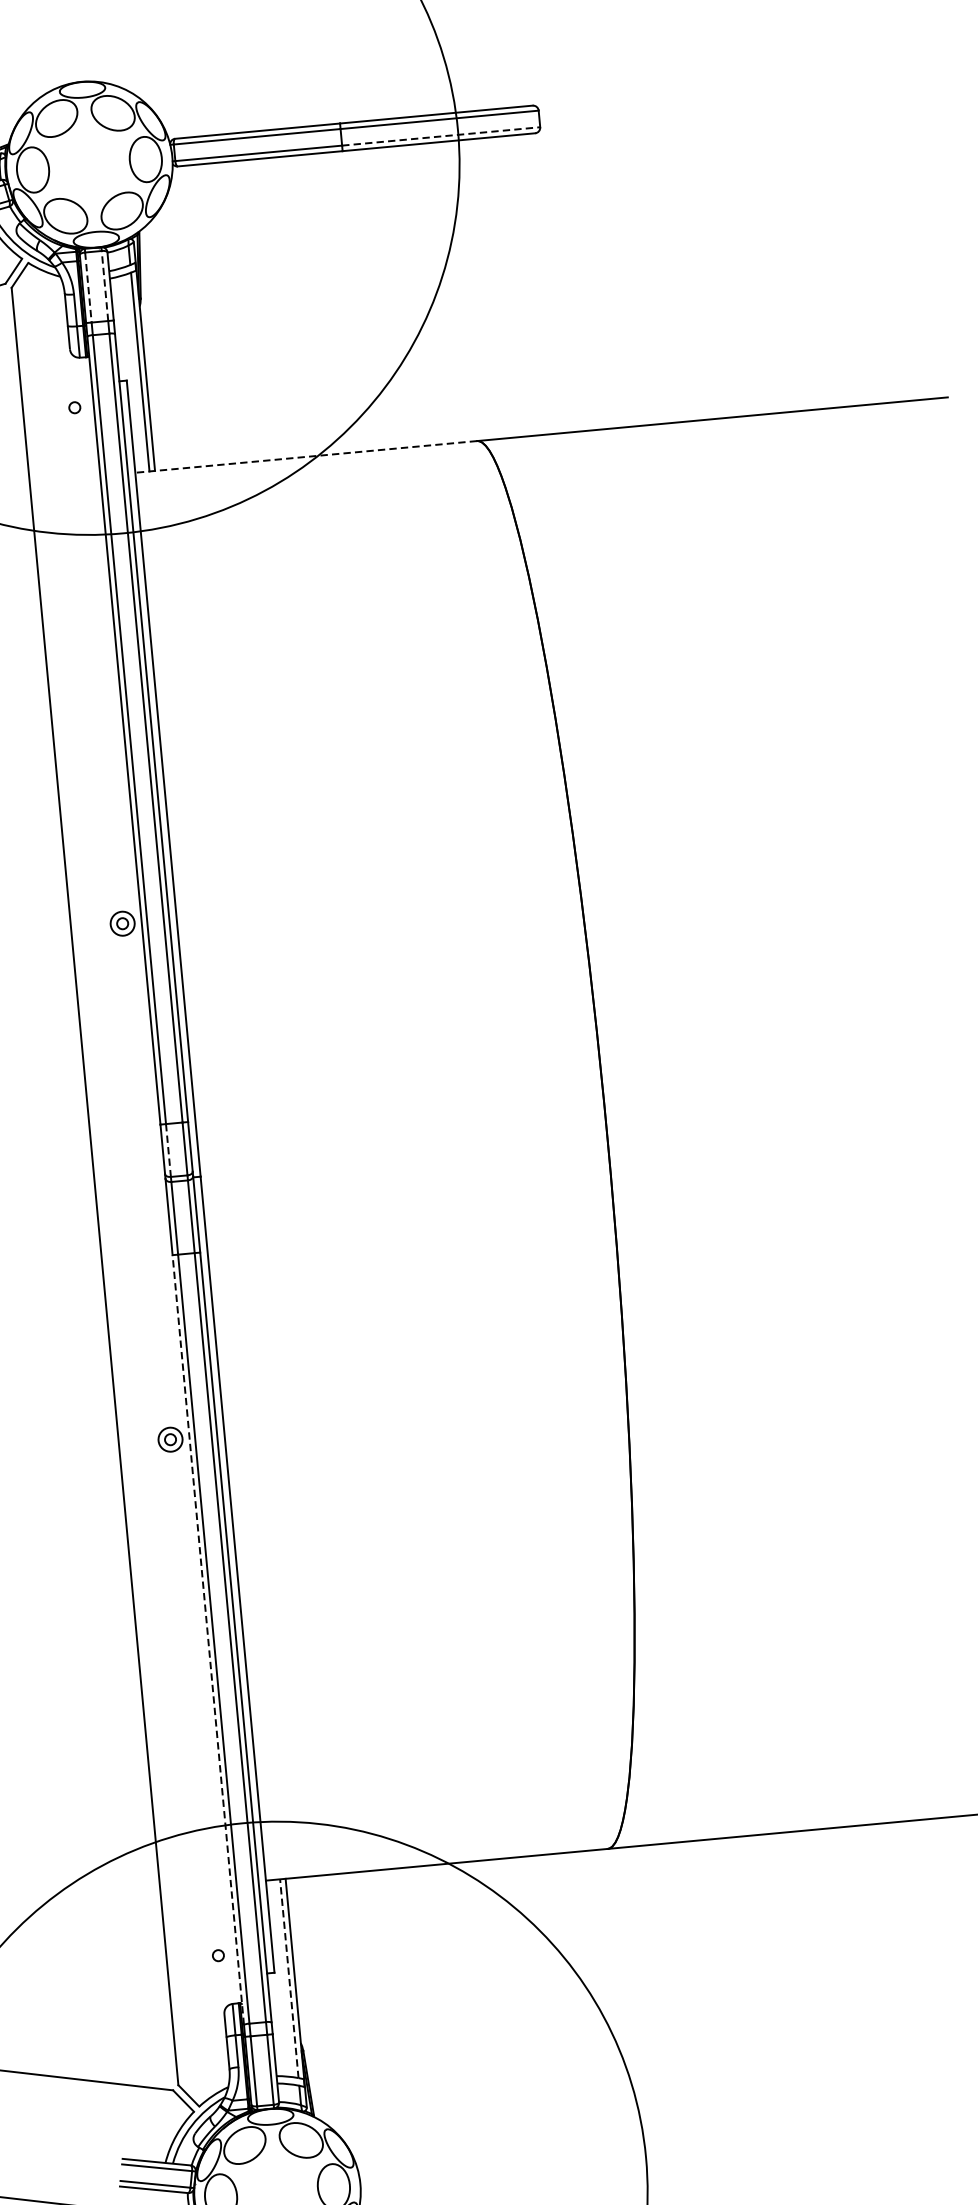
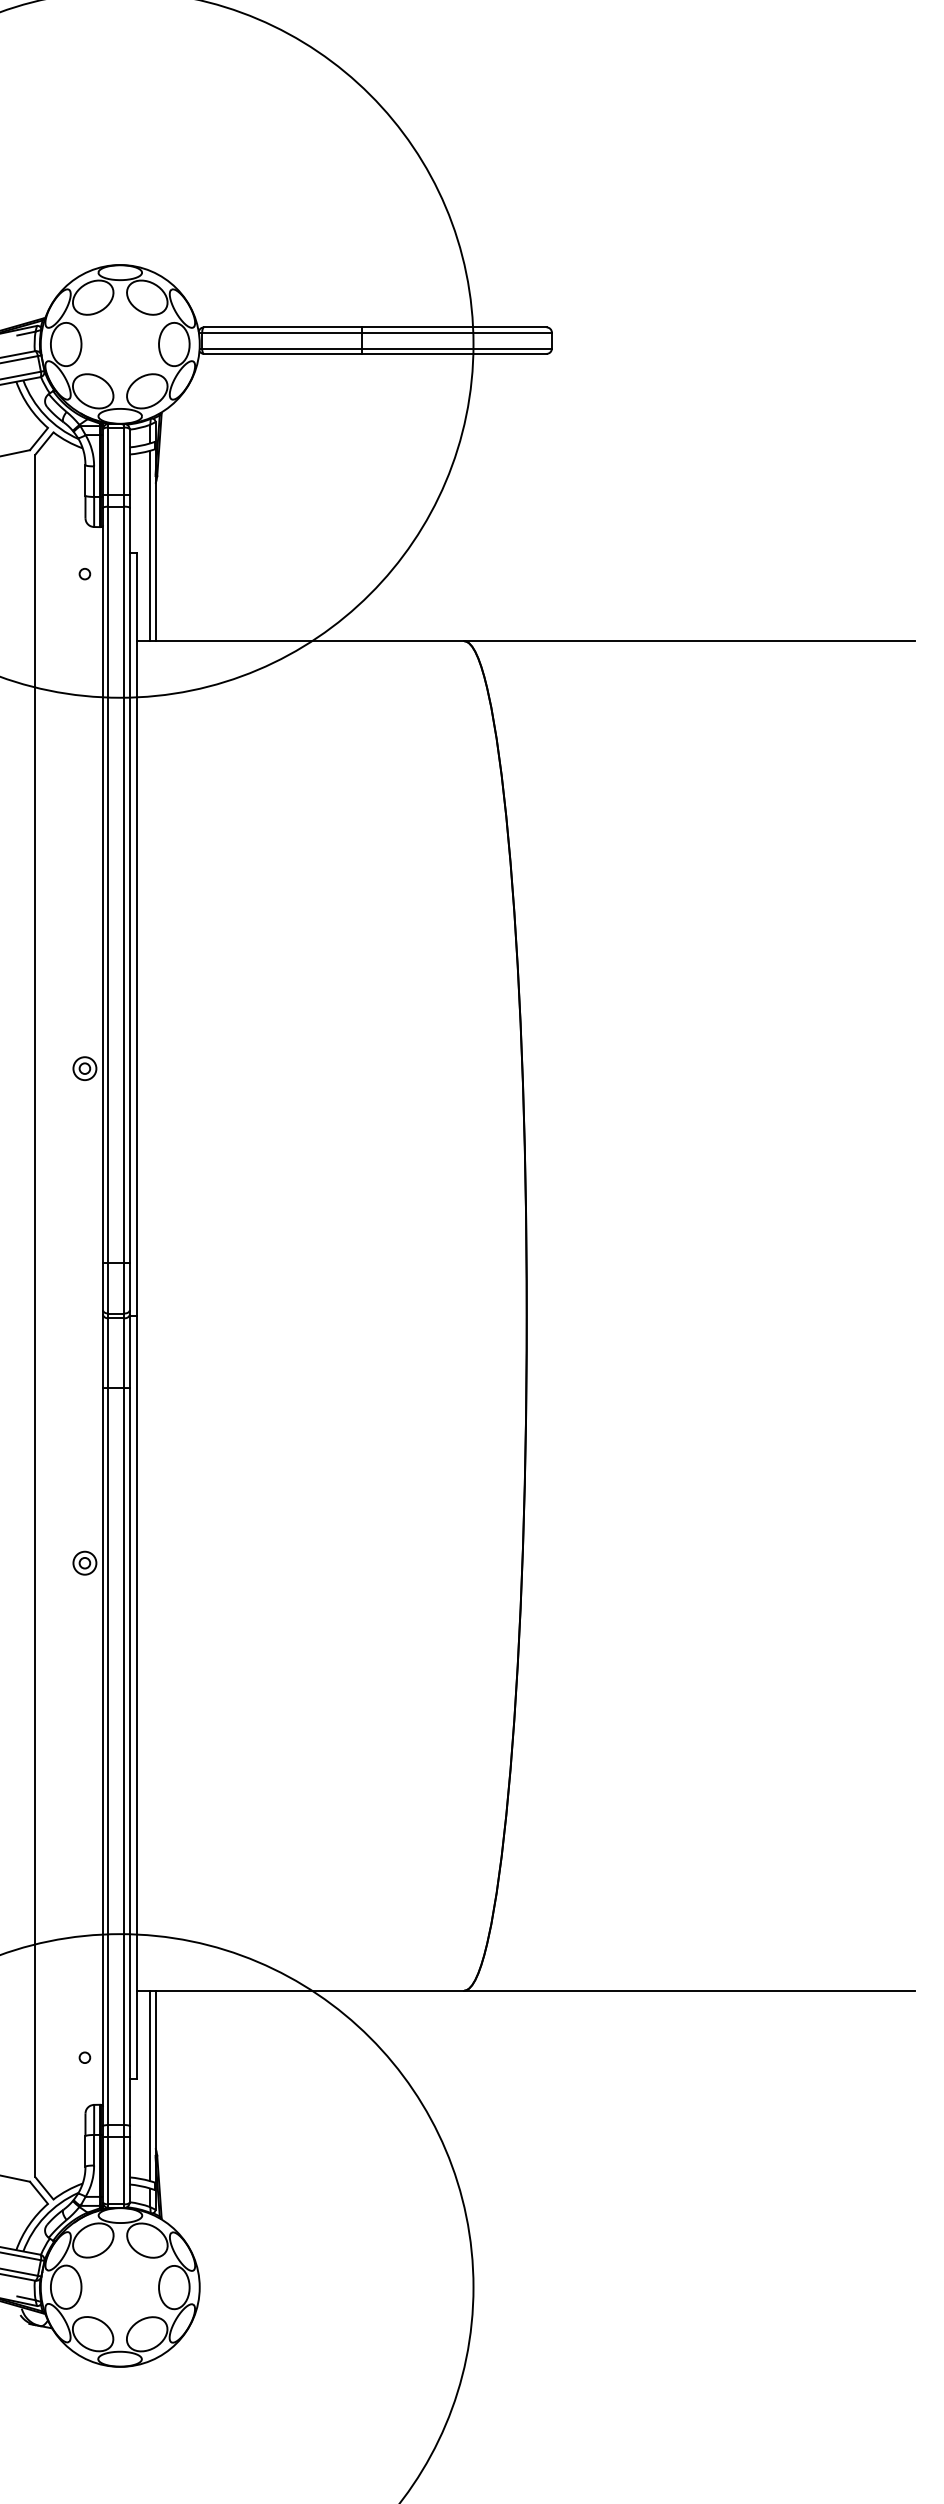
line: (441, 136) -> (457, 348), dashed -> solid
line: (105, 286) -> (124, 461), dashed -> solid
line: (88, 287) -> (108, 461), dashed -> solid
line: (306, 457) -> (300, 641), dashed -> solid
line: (168, 1150) -> (108, 1288), dashed -> solid
line: (208, 1639) -> (103, 1756), dashed -> solid
line: (289, 1978) -> (150, 2085), dashed -> solid

